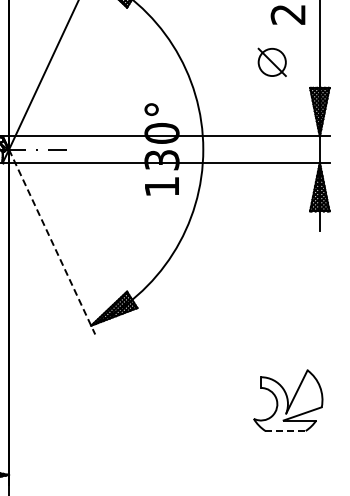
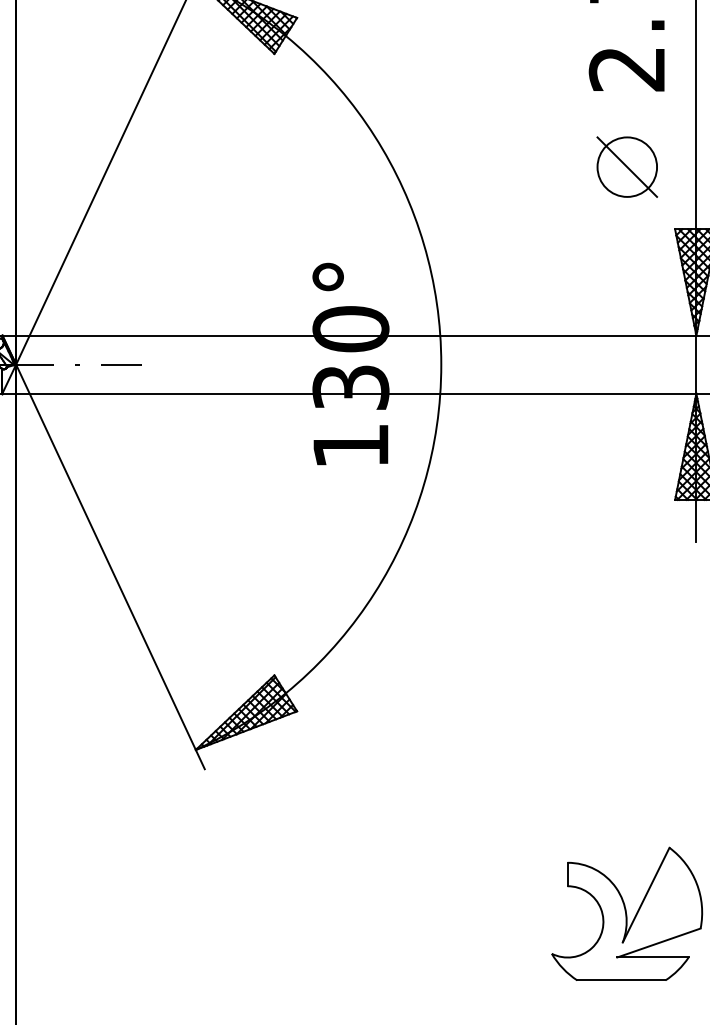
part: (271, 61) -> (625, 165), moved
line: (52, 242) -> (111, 567), dashed -> solid
line: (286, 431) -> (623, 981), dashed -> solid

